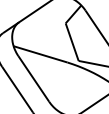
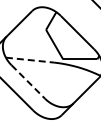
line: (41, 54) -> (30, 60), solid -> dashed
line: (34, 78) -> (28, 81), solid -> dashed

